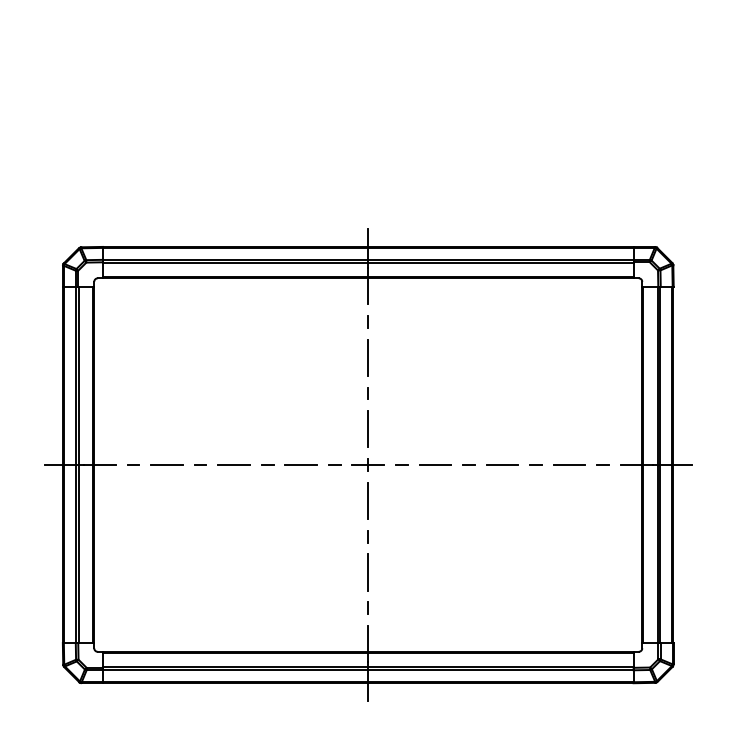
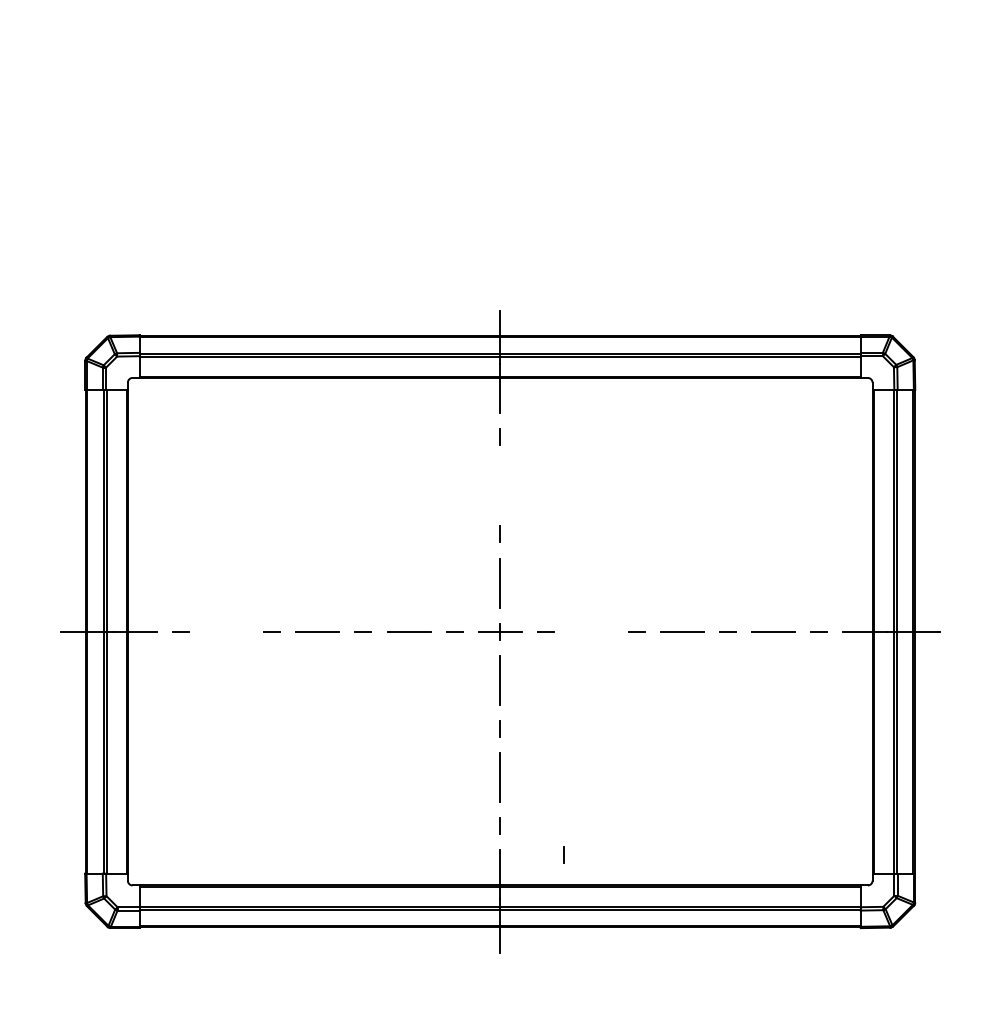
line: (368, 357) -> (500, 485), removed
line: (166, 464) -> (226, 631), removed
line: (434, 464) -> (590, 631), removed
line: (414, 629) -> (563, 854), added

